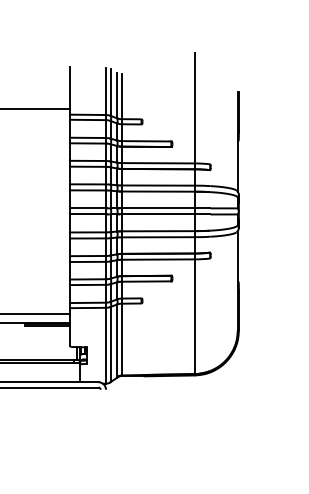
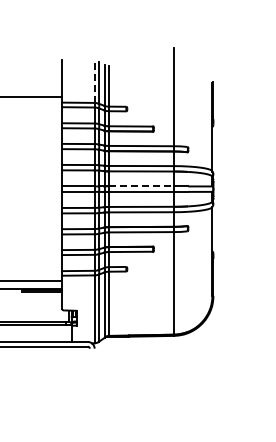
line: (105, 91) -> (94, 81), solid -> dashed
line: (158, 208) -> (141, 186), solid -> dashed

